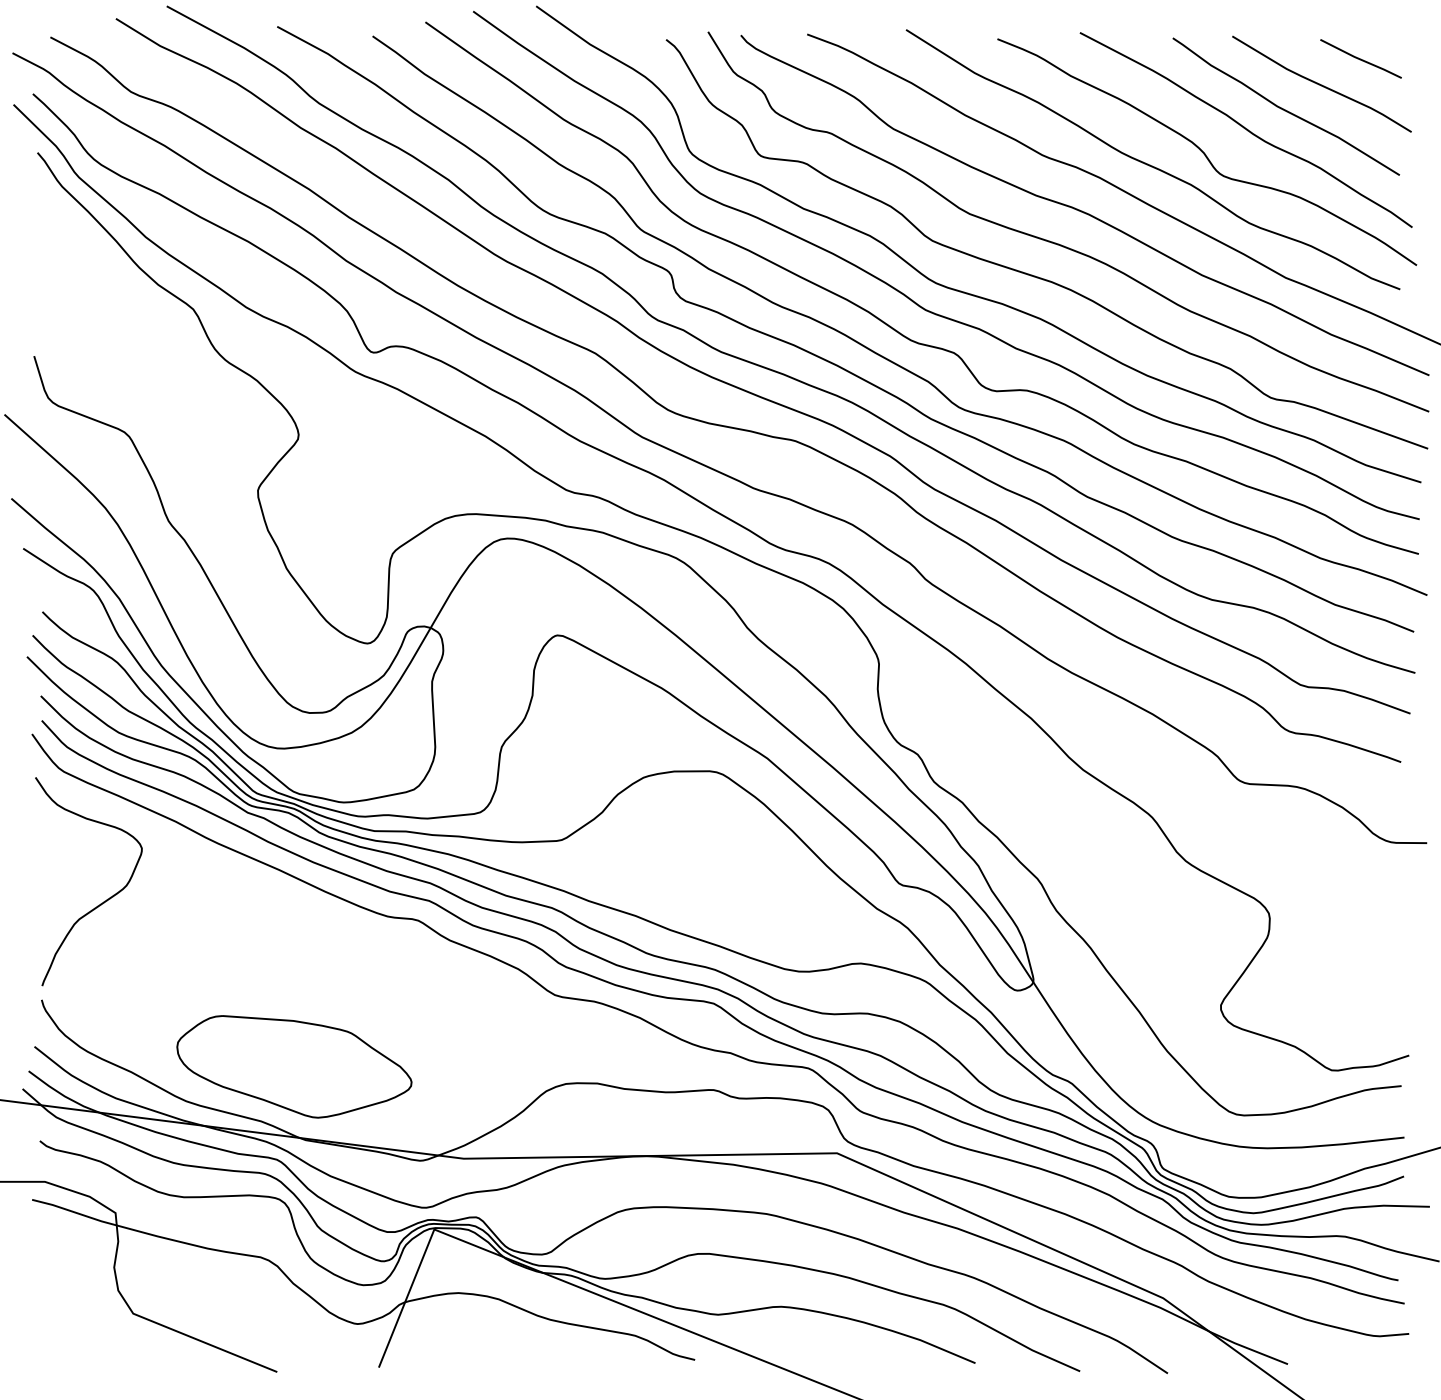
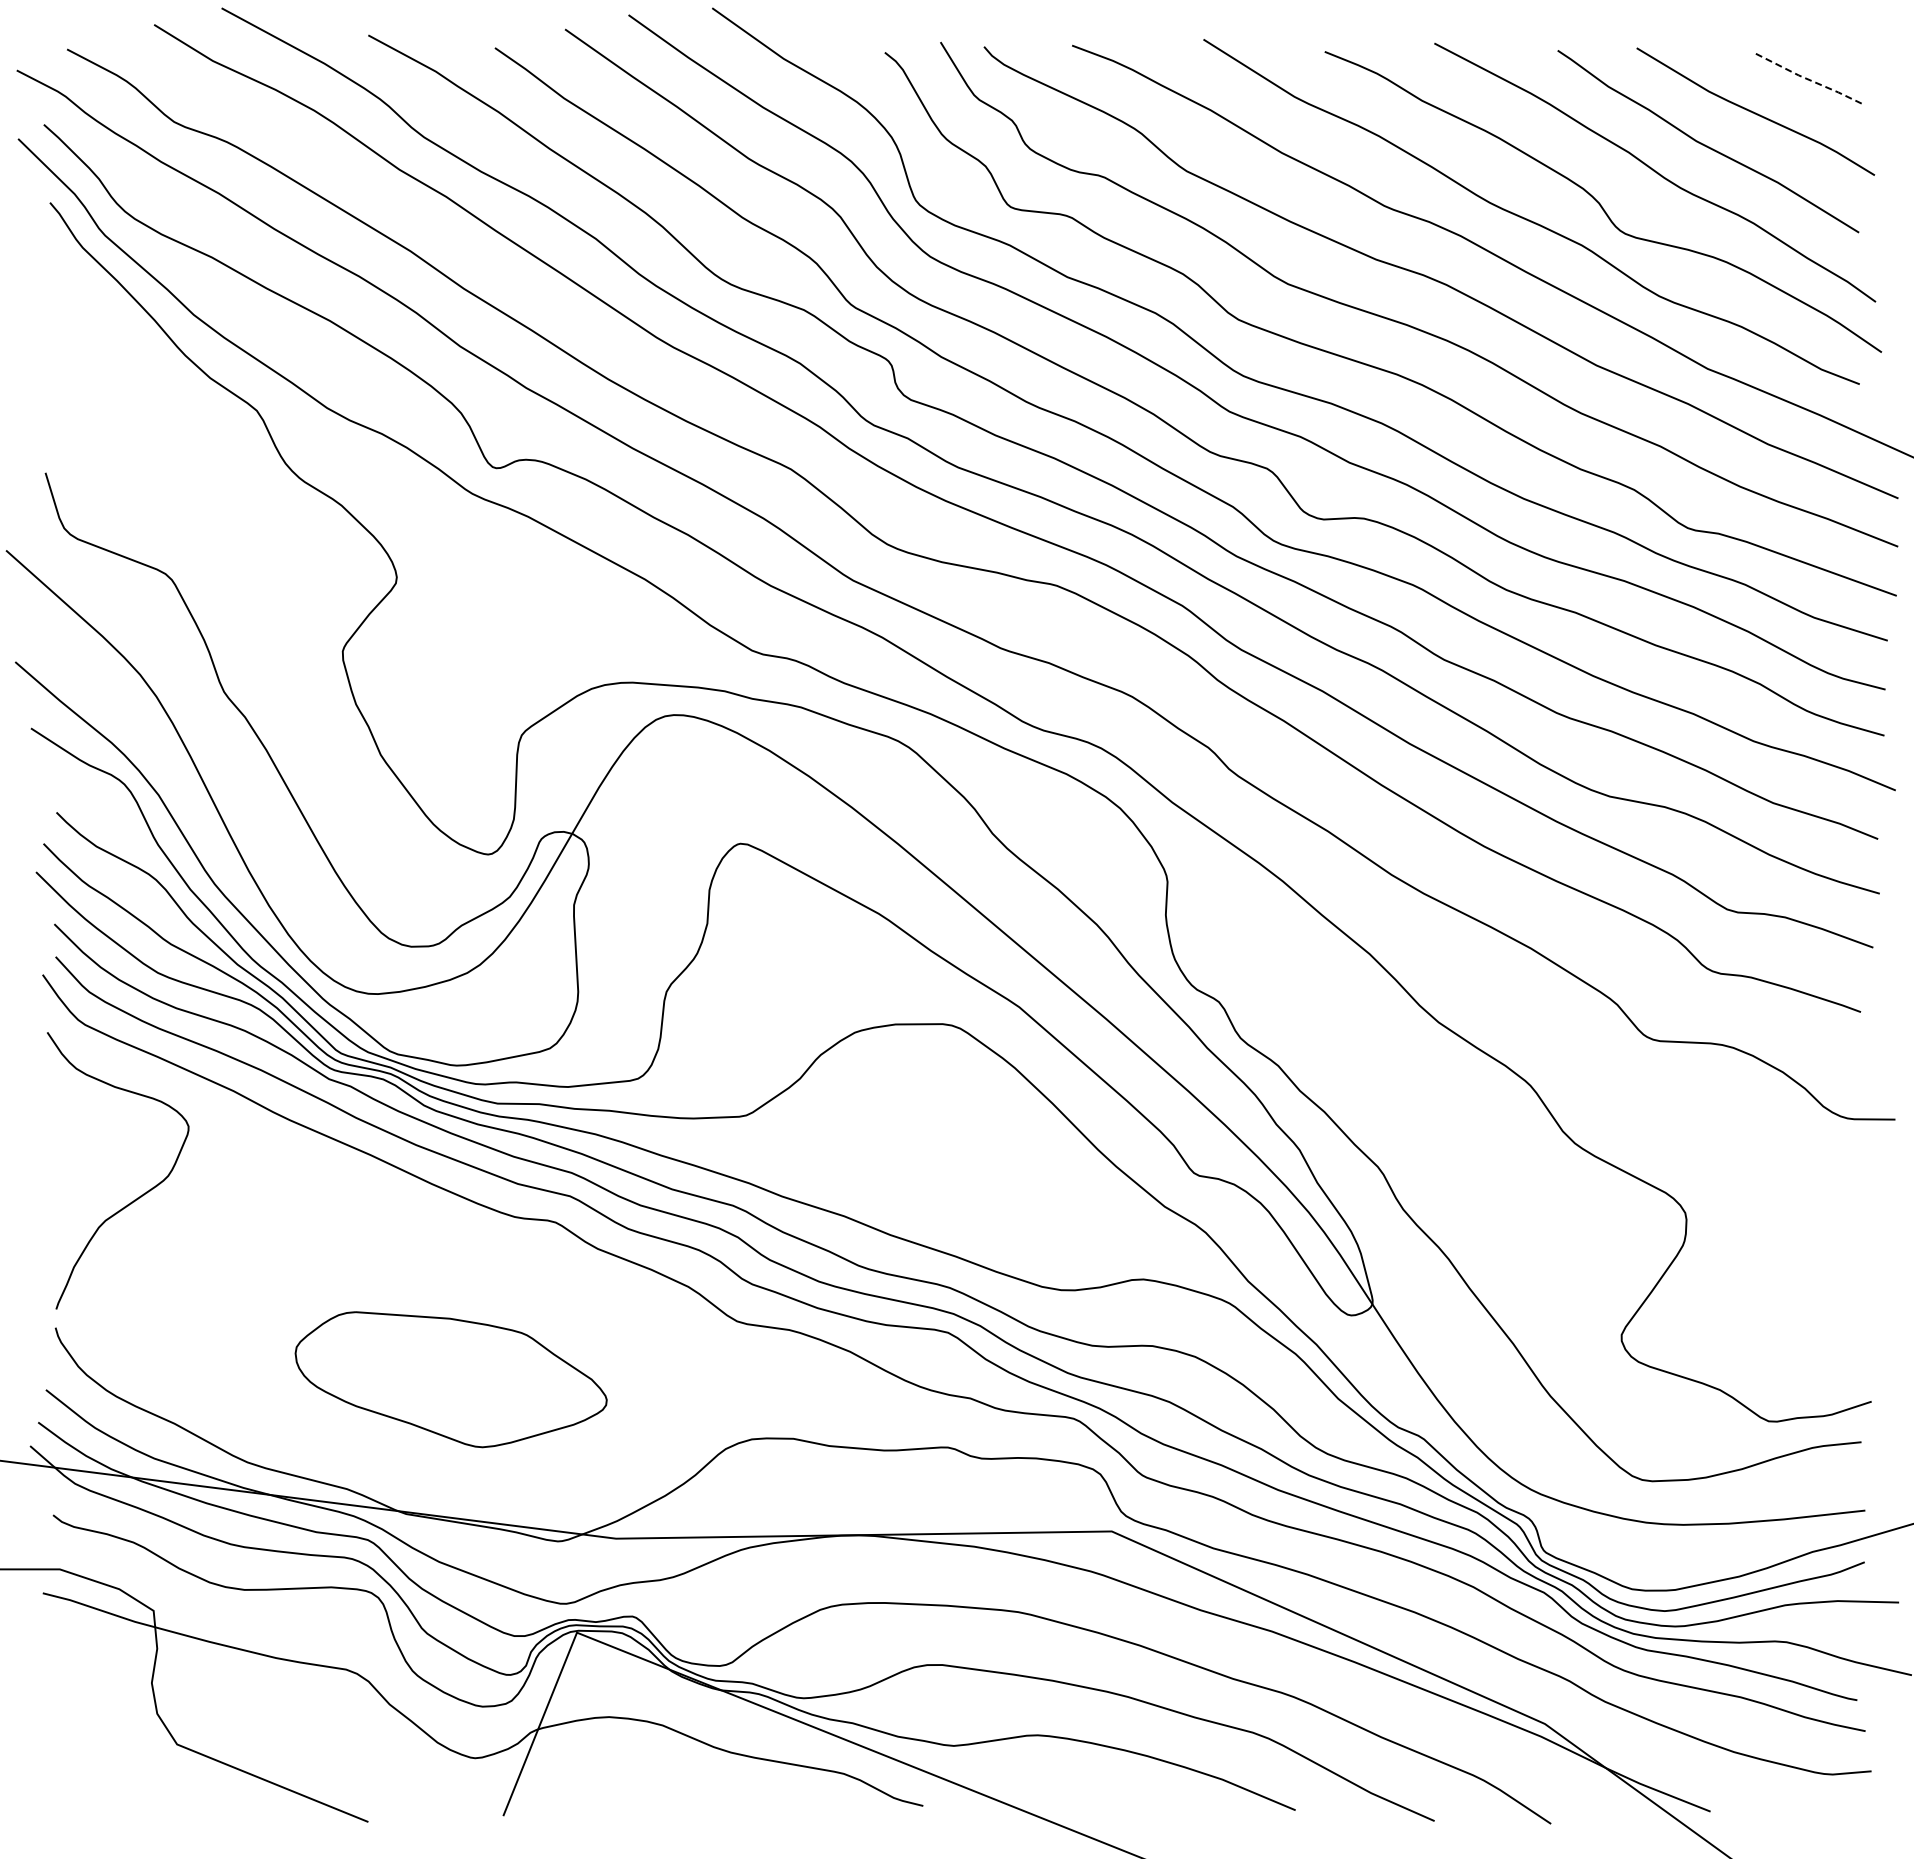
line: (1360, 59) -> (1807, 78), solid -> dashed
part: (293, 1066) -> (450, 1379), moved

